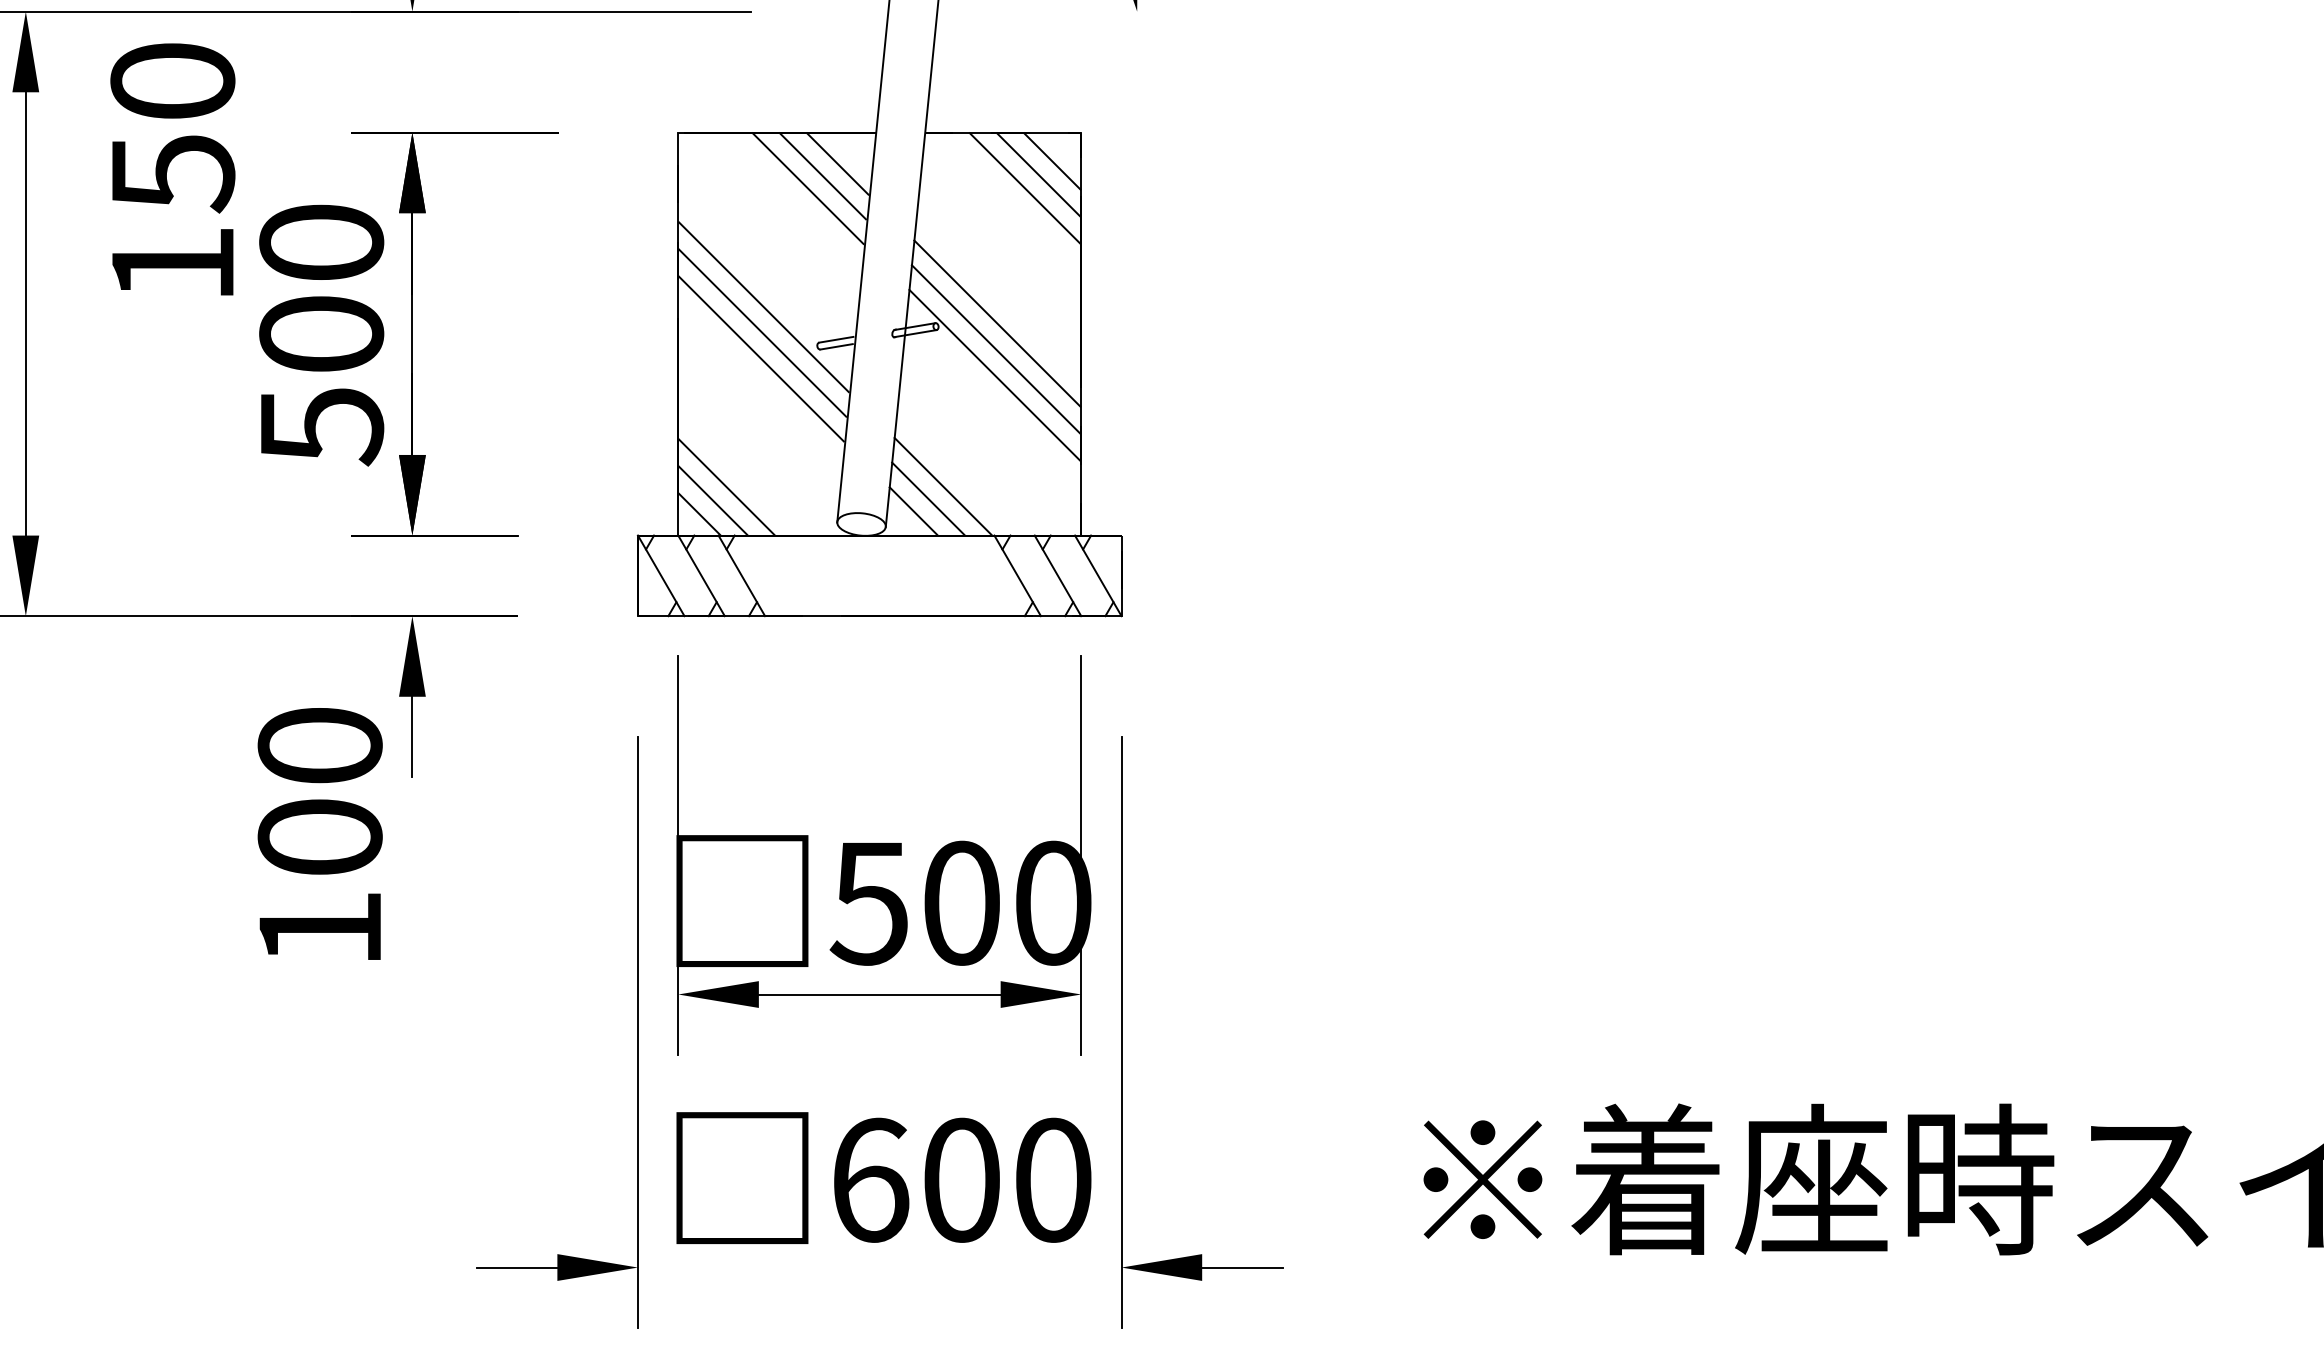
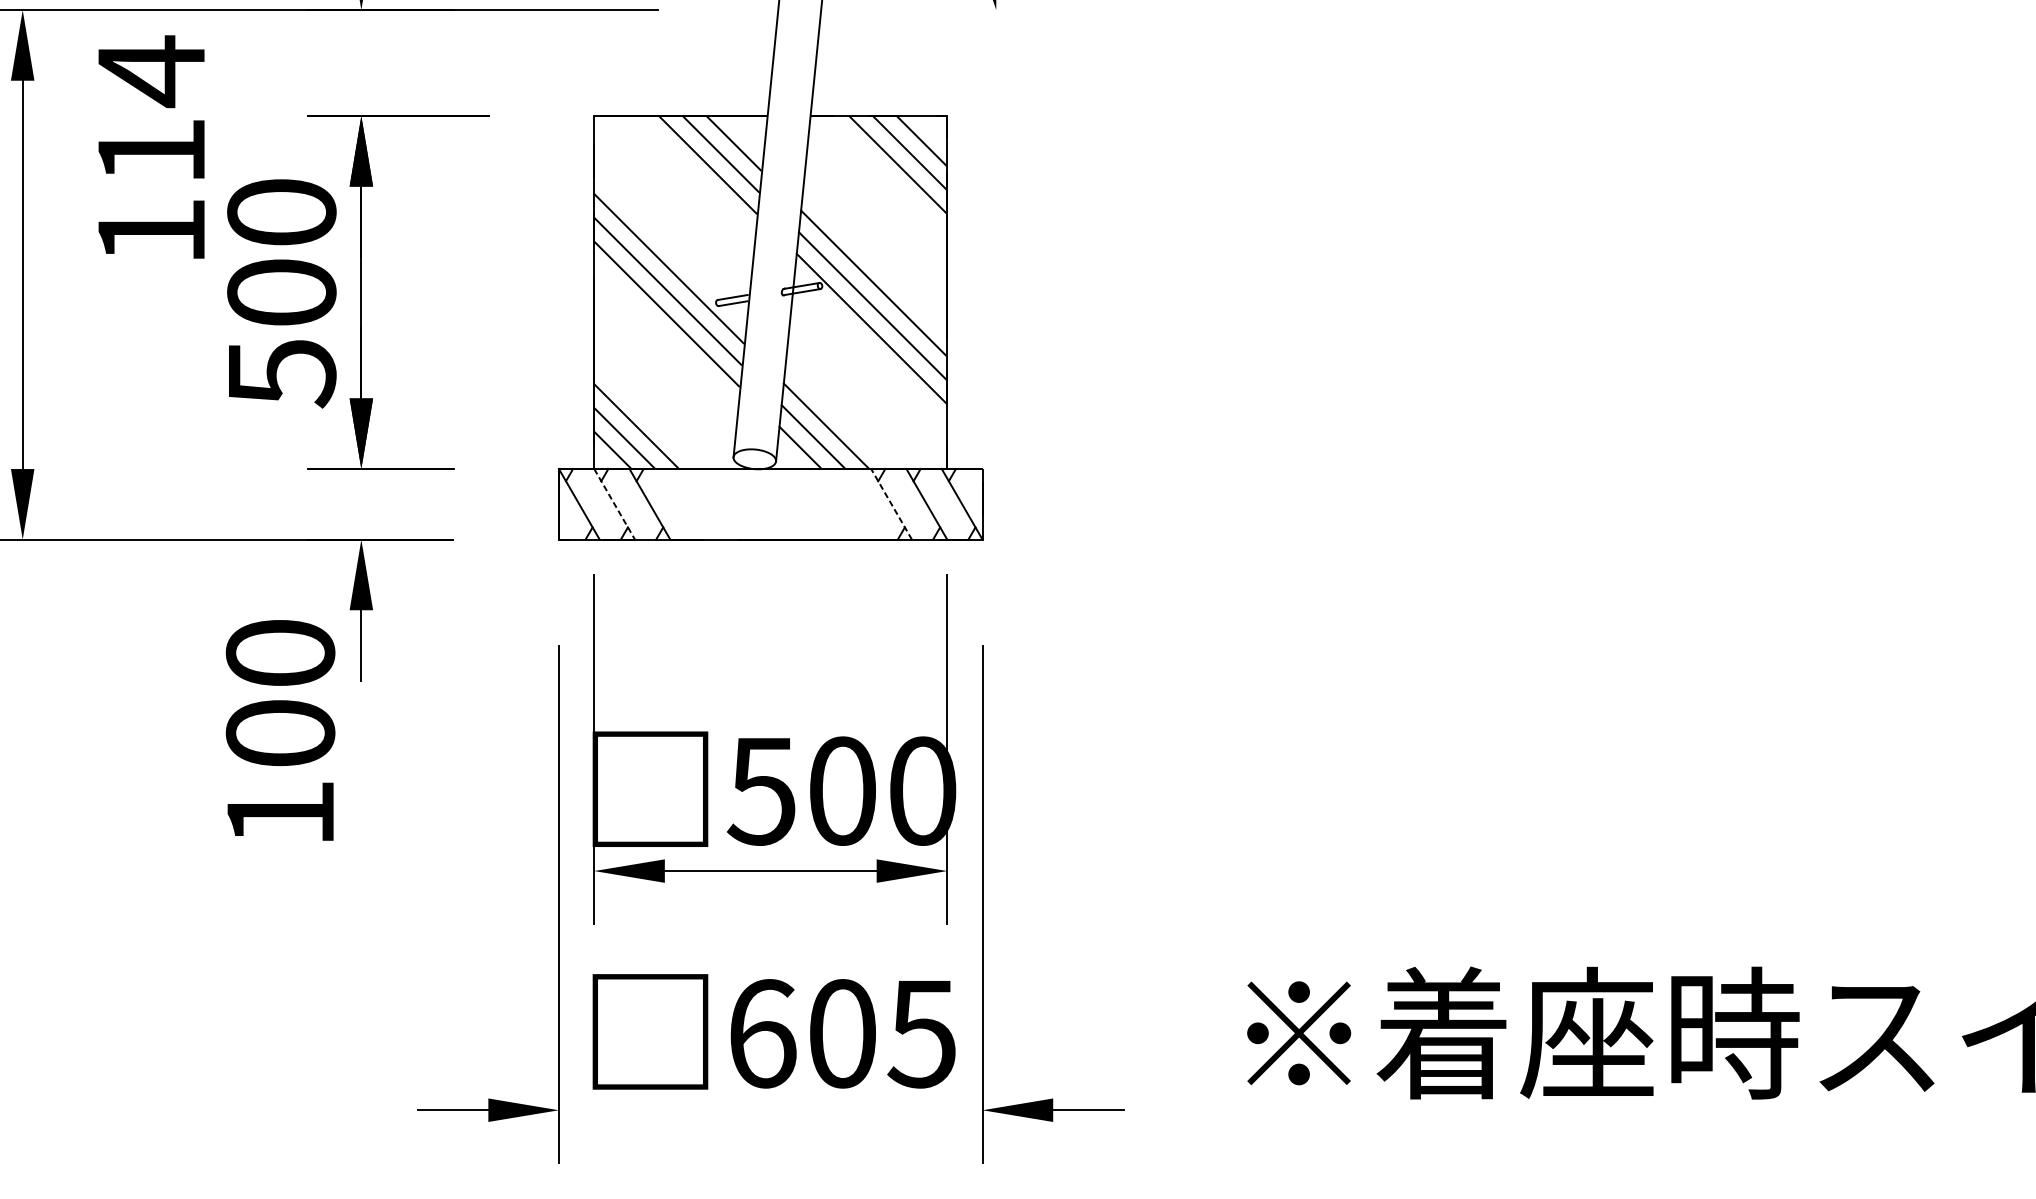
text: (172, 126) -> (151, 110), 150 -> 114
line: (701, 575) -> (614, 504), solid -> dashed
line: (1017, 575) -> (891, 504), solid -> dashed
text: (1051, 1179) -> (921, 1033), 600 -> 605

